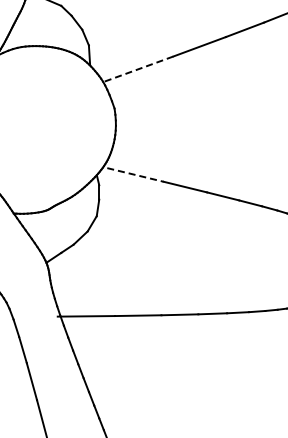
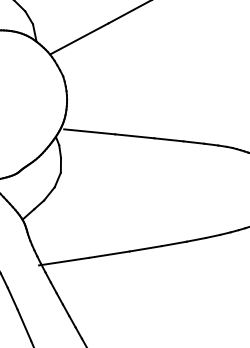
line: (139, 68) -> (80, 38), dashed -> solid
line: (135, 175) -> (89, 132), dashed -> solid

